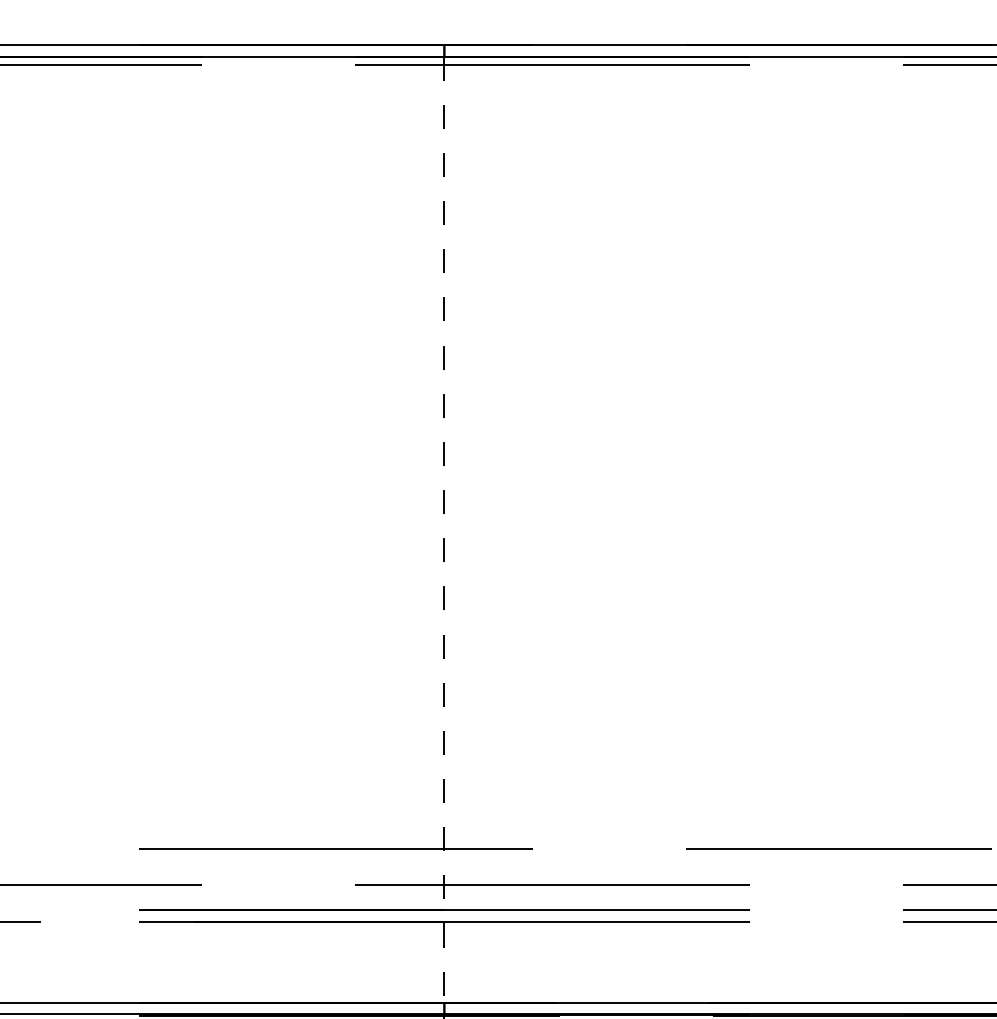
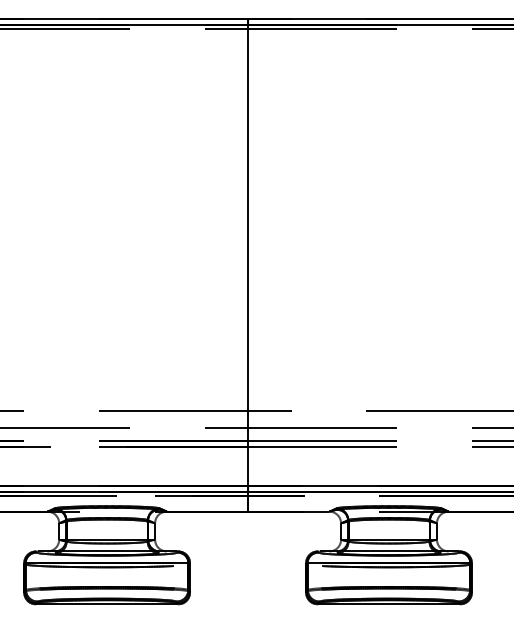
line: (445, 530) -> (248, 255), dashed -> solid

